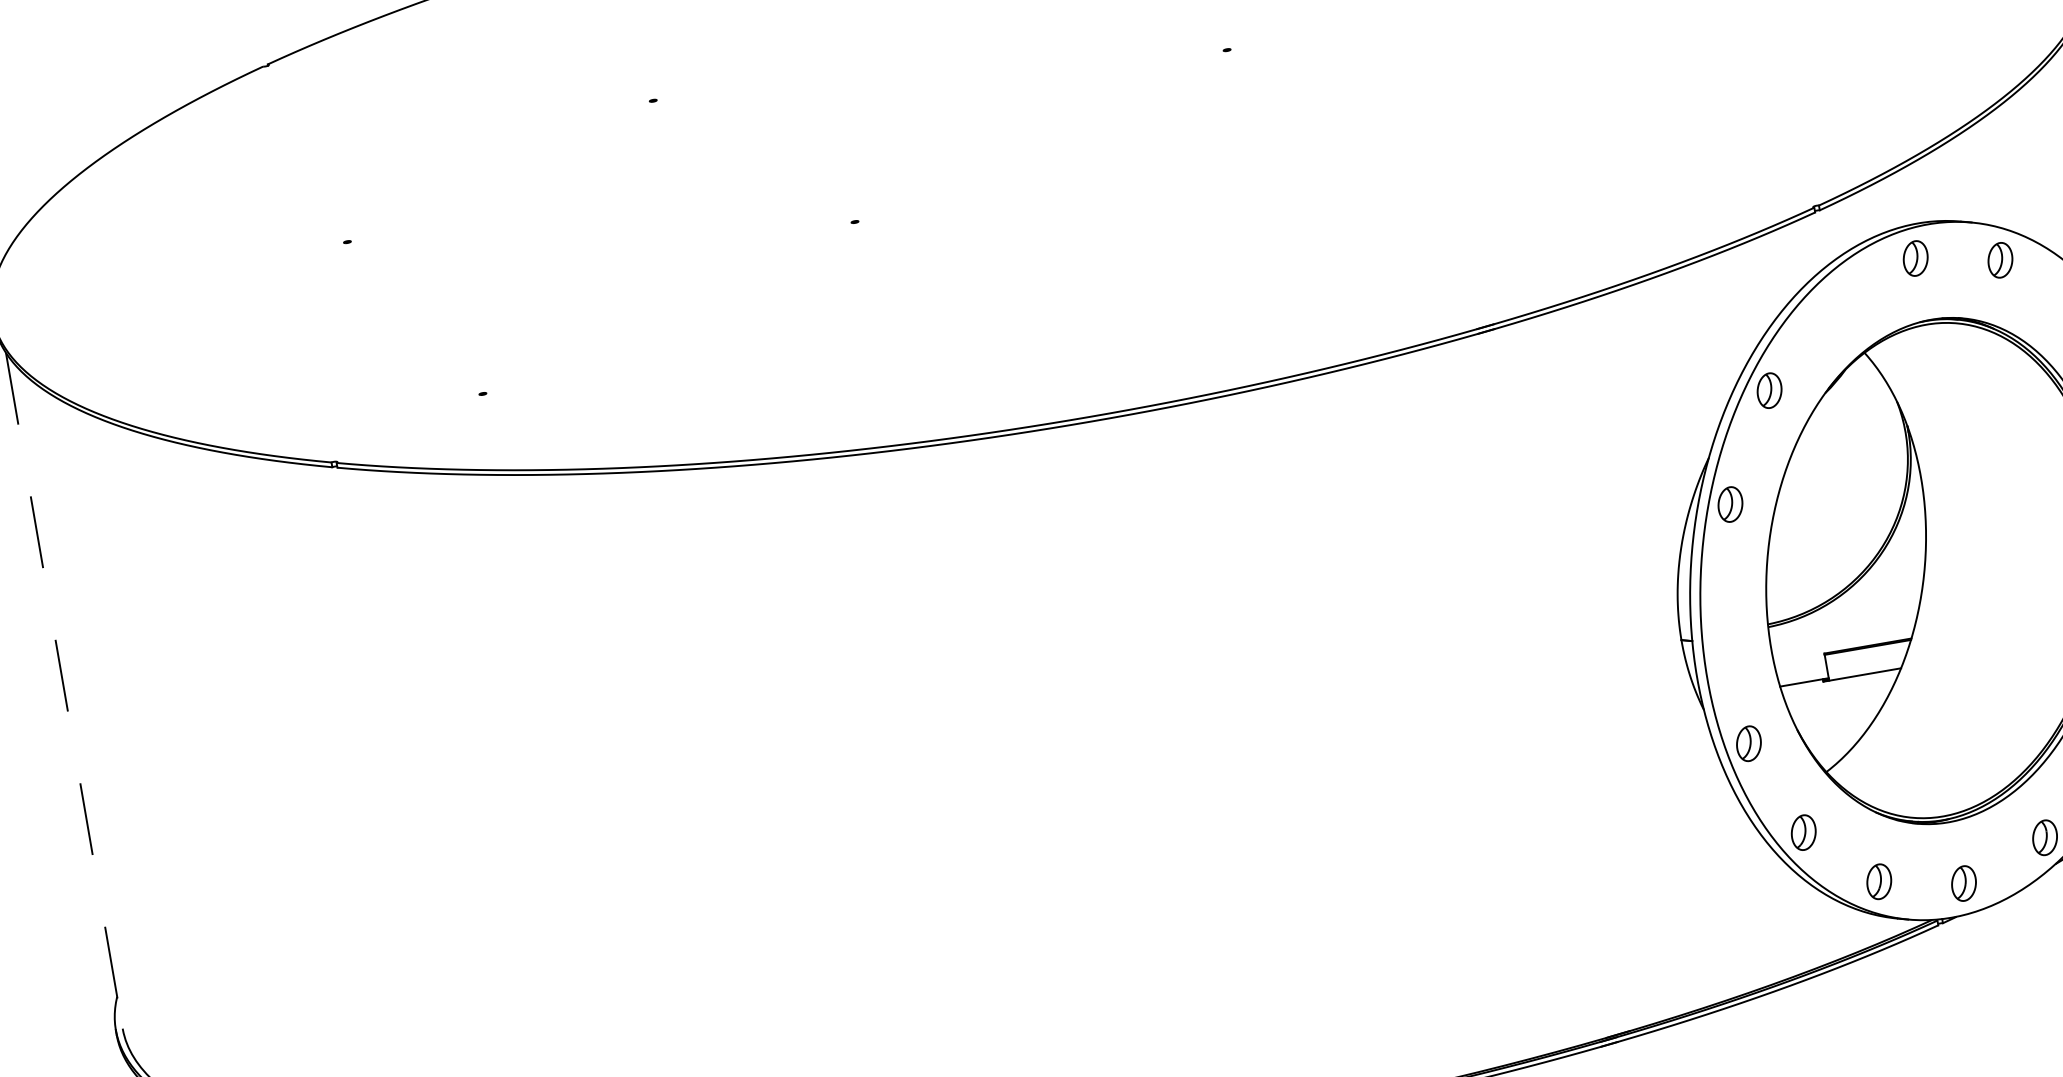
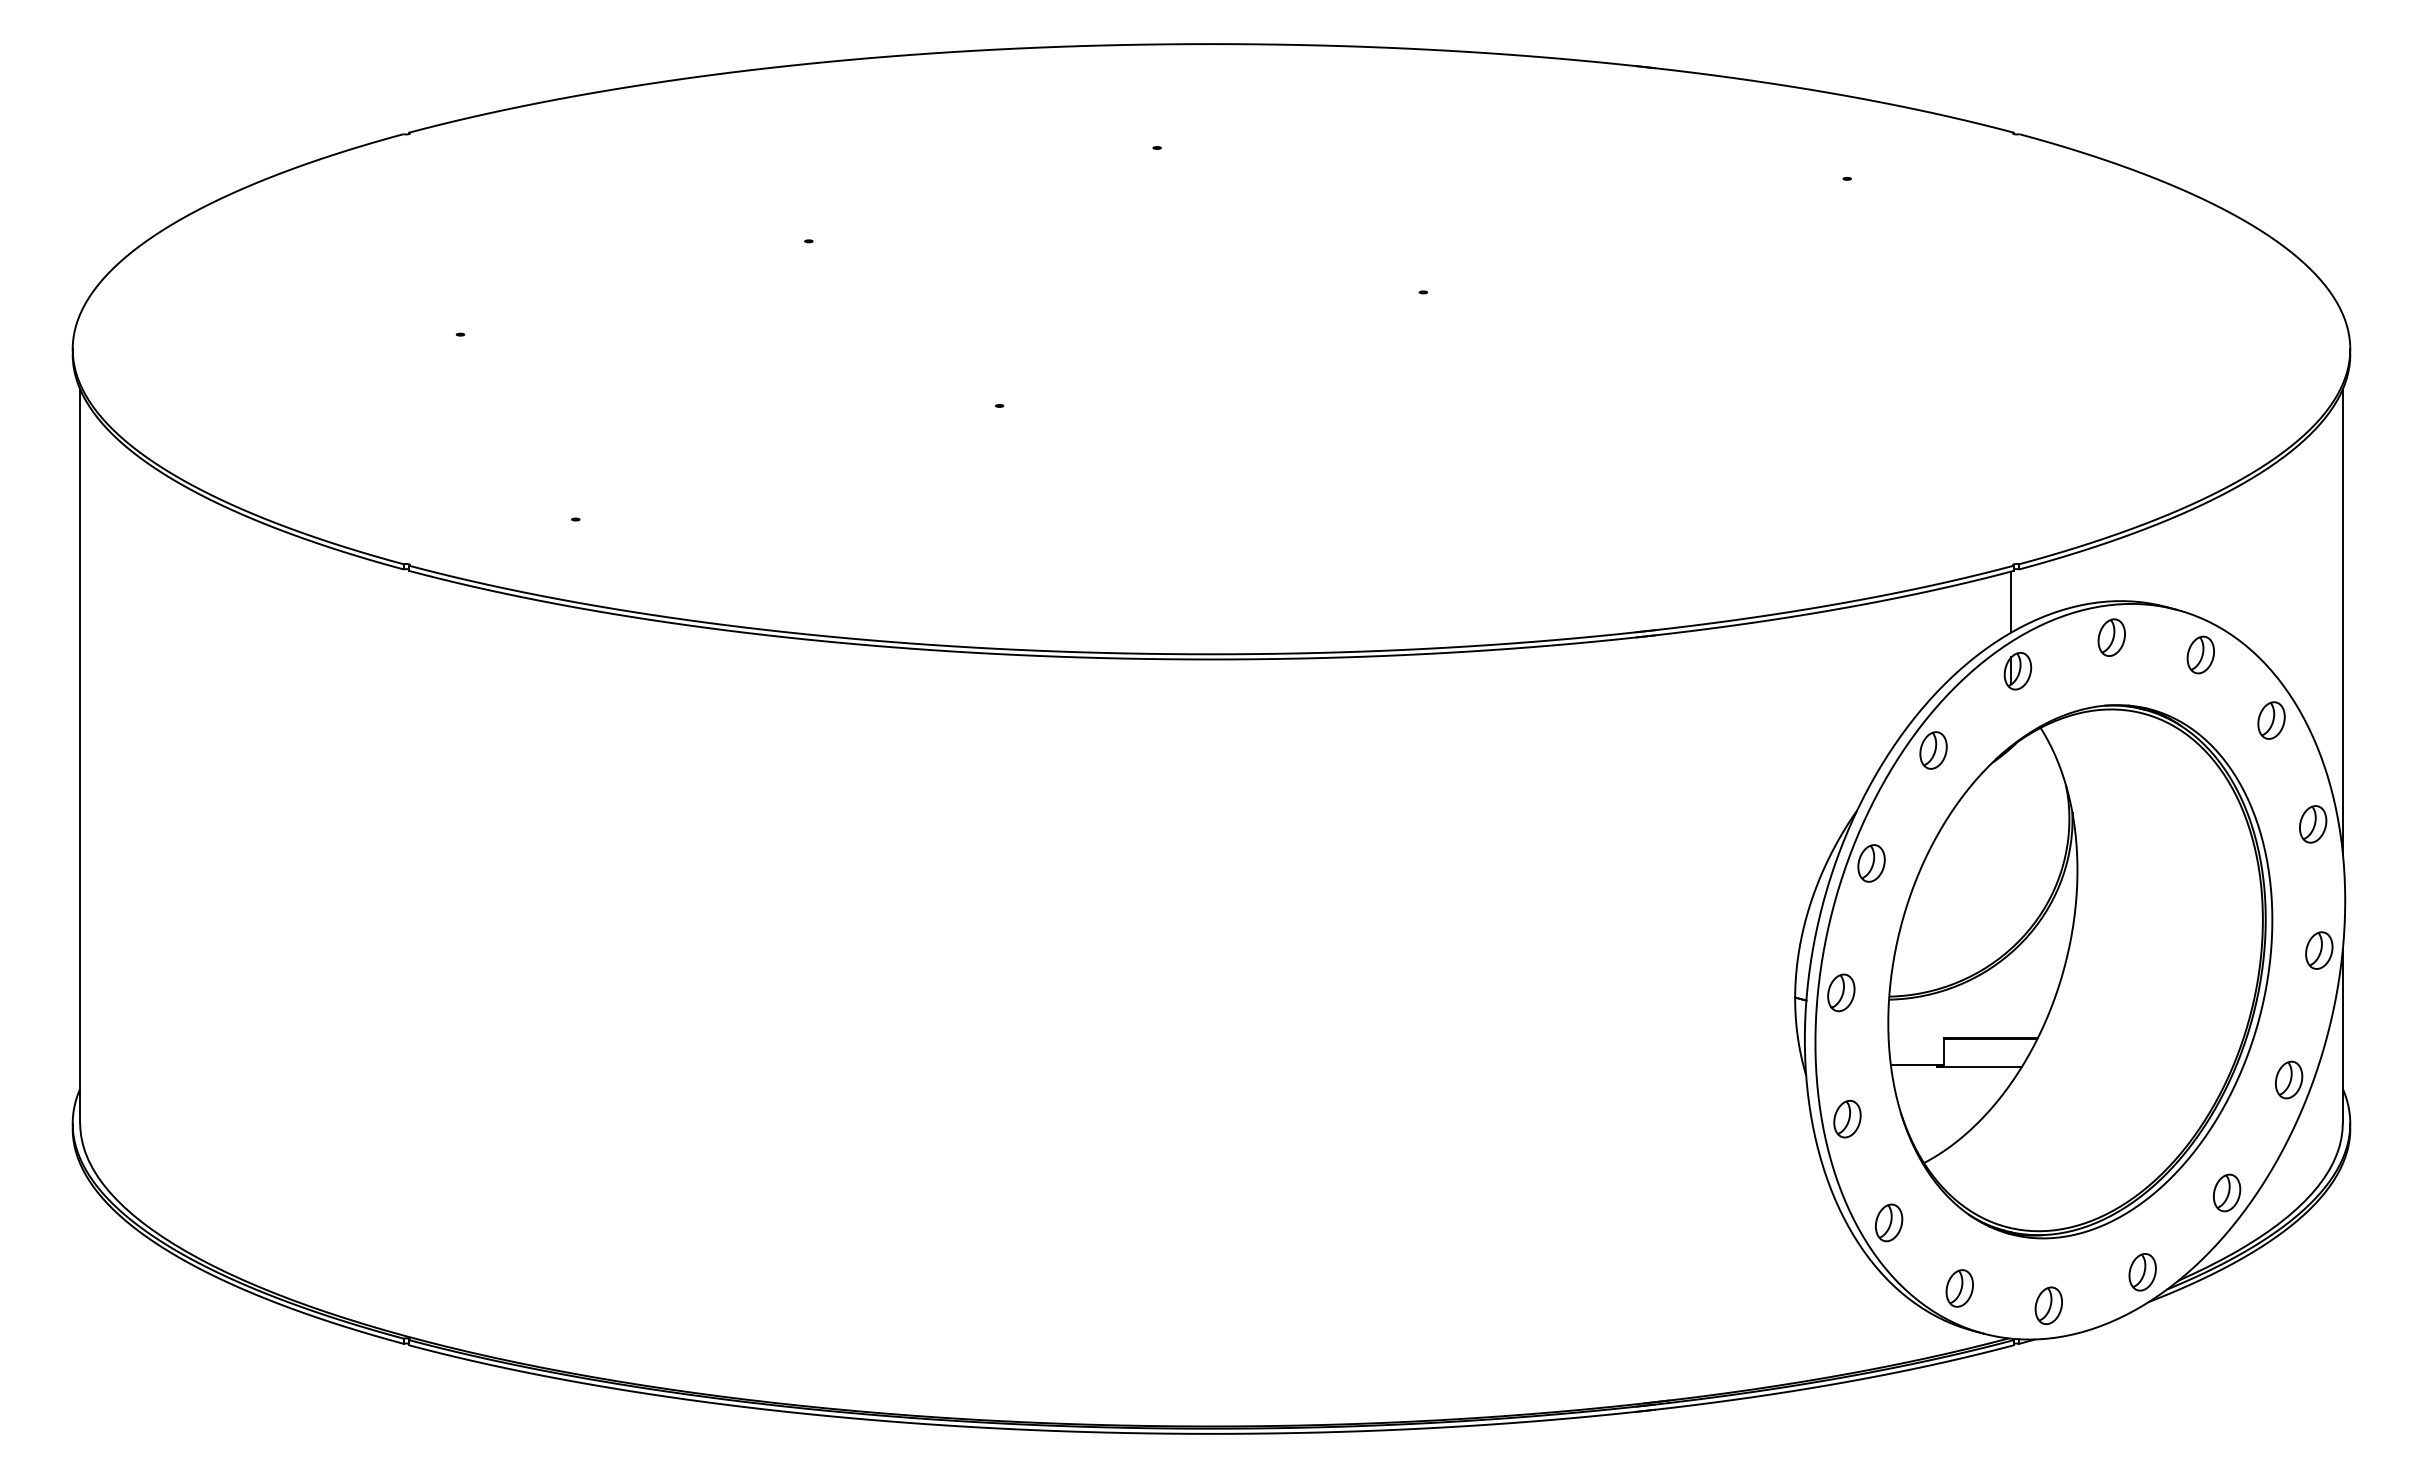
line: (1817, 241) -> (2011, 601), added
part: (1834, 304) -> (2017, 671), added
part: (1723, 628) -> (1841, 992), added
line: (64, 690) -> (80, 756), dashed -> solid

